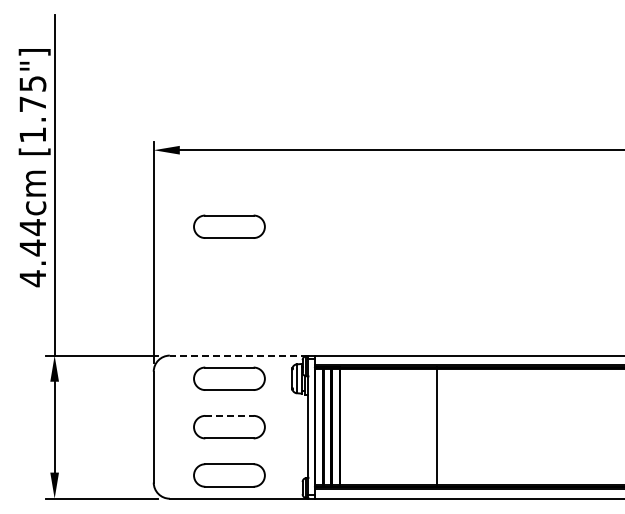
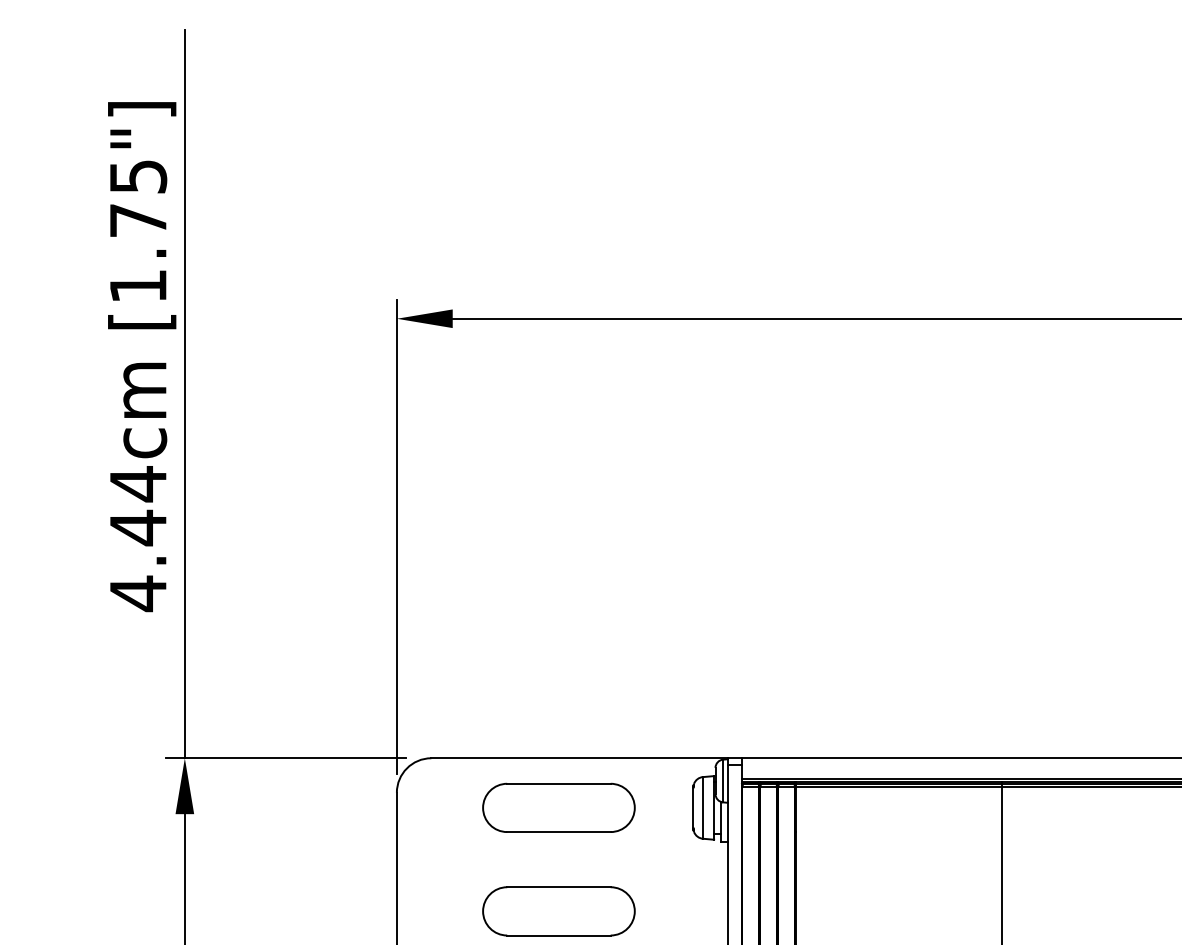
part: (229, 226) -> (559, 481), removed
line: (238, 355) -> (578, 758), dashed -> solid
line: (229, 415) -> (559, 886), dashed -> solid

